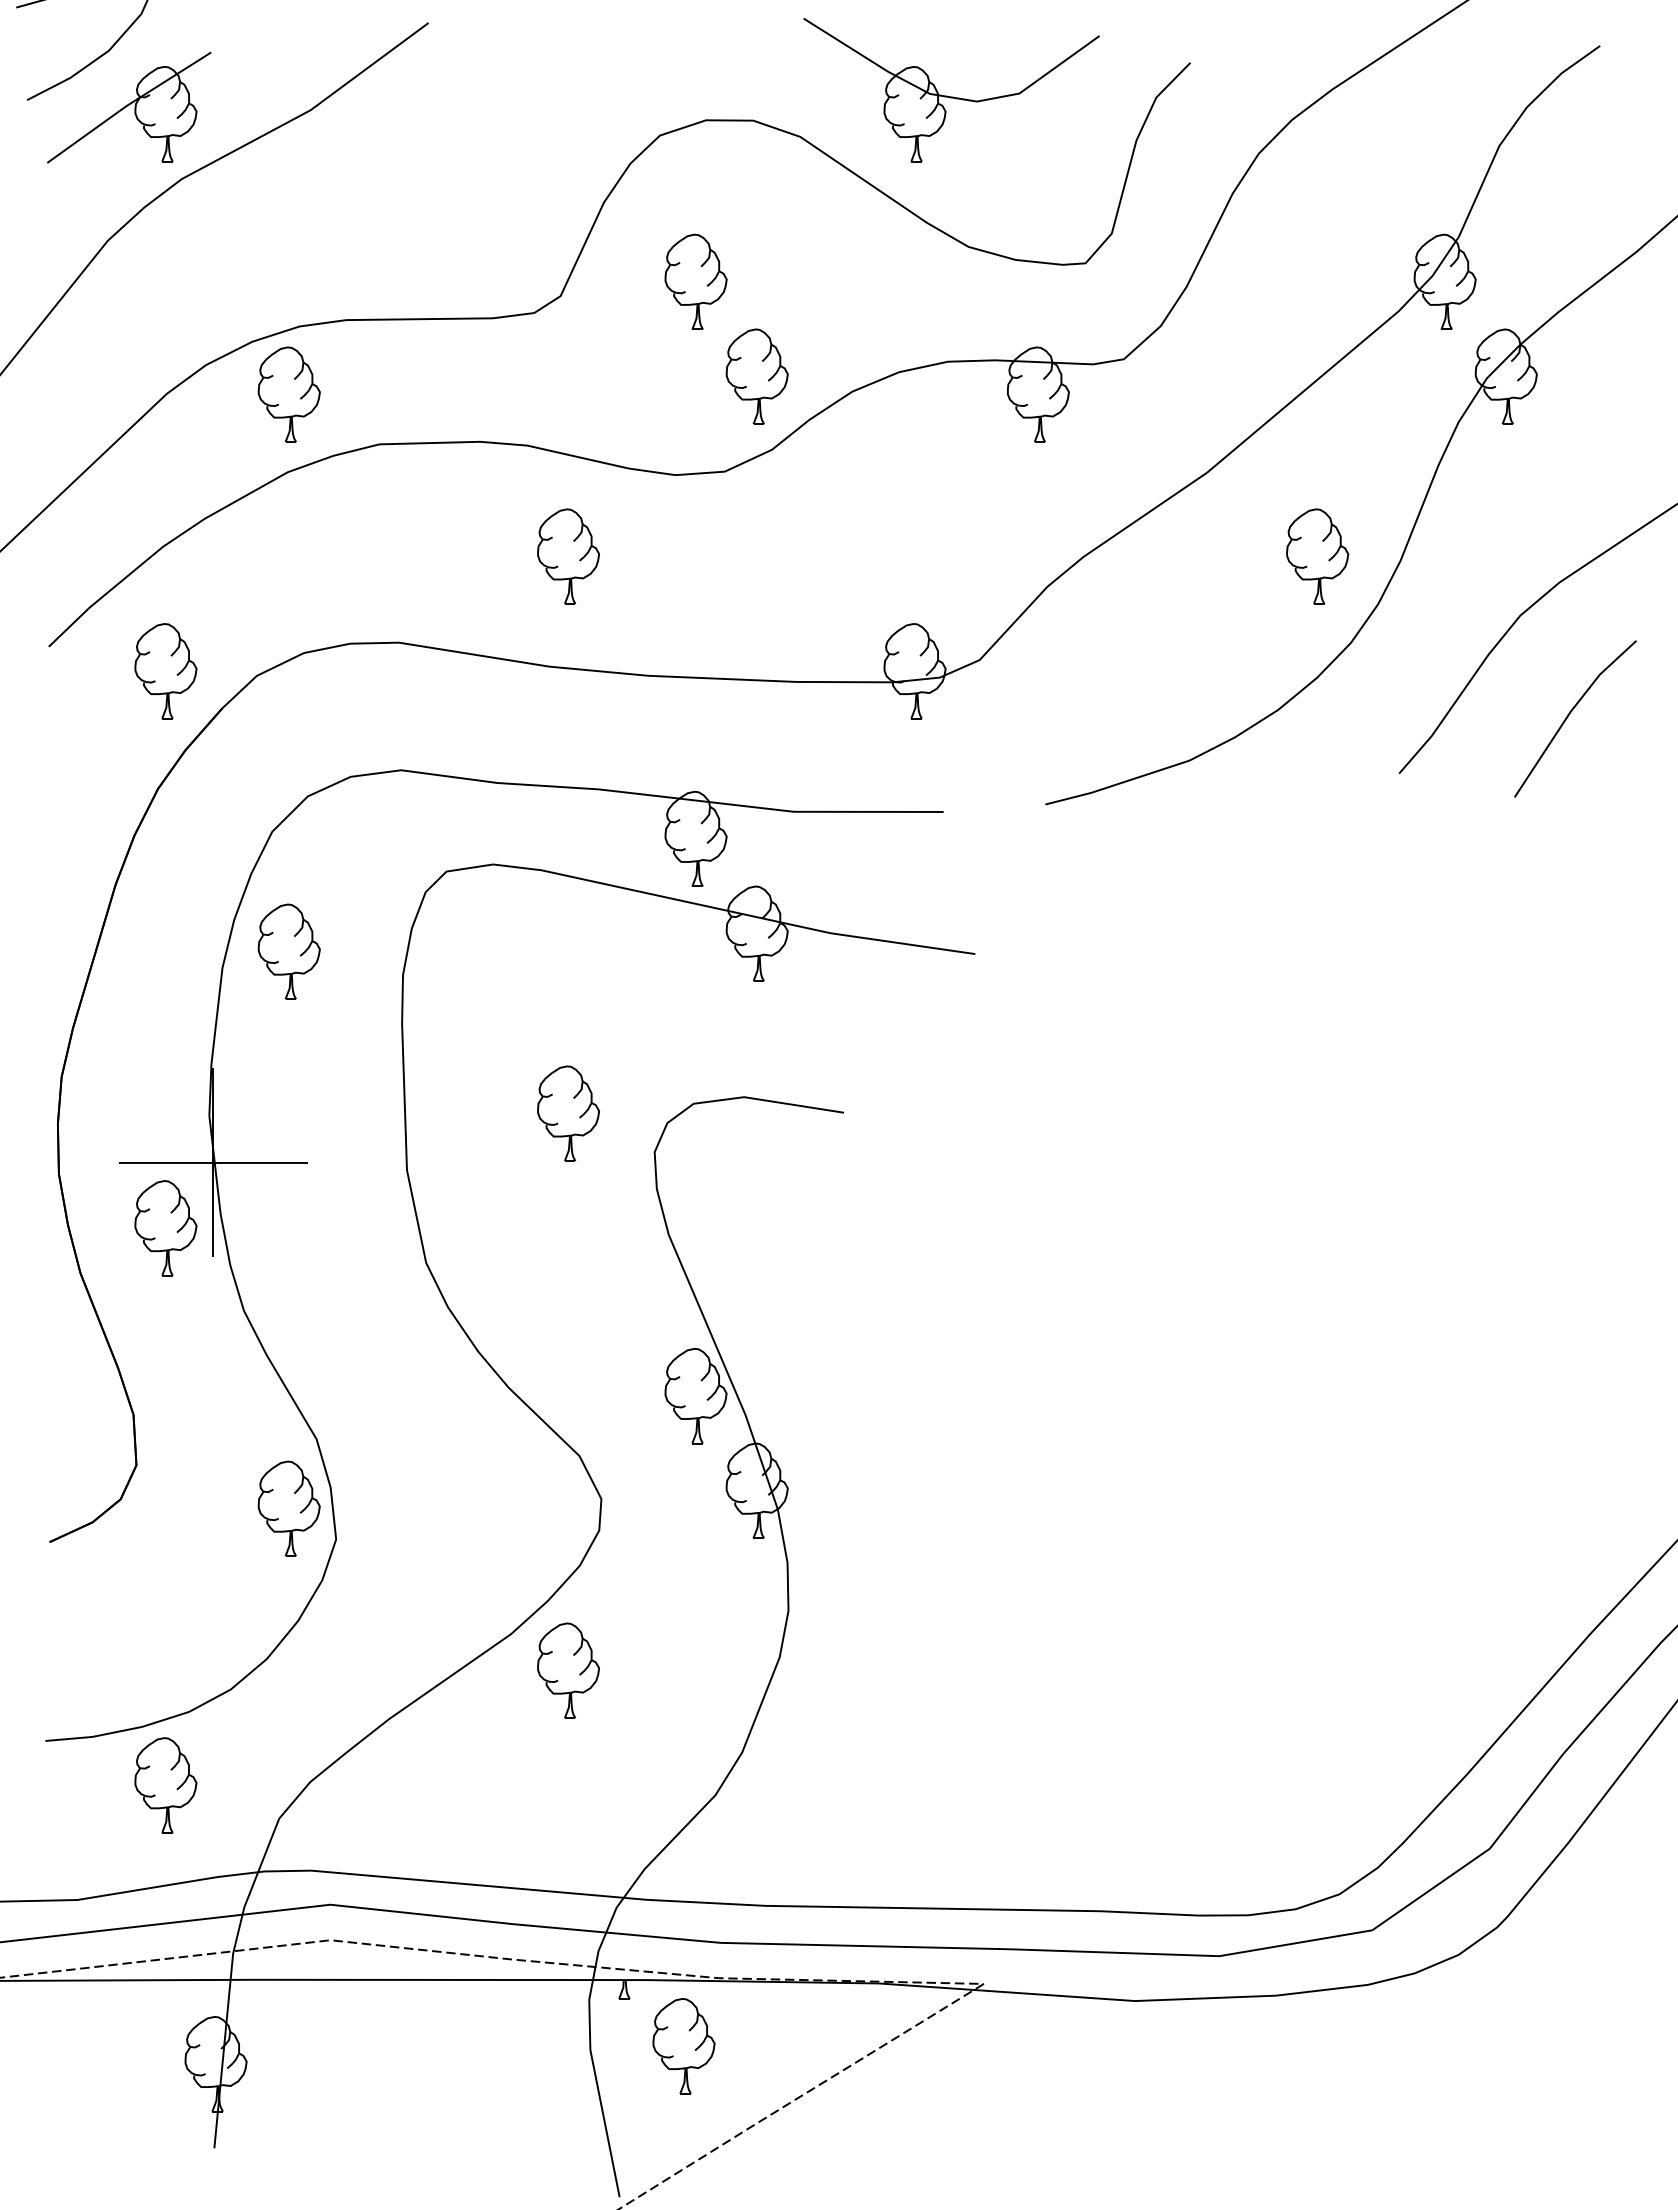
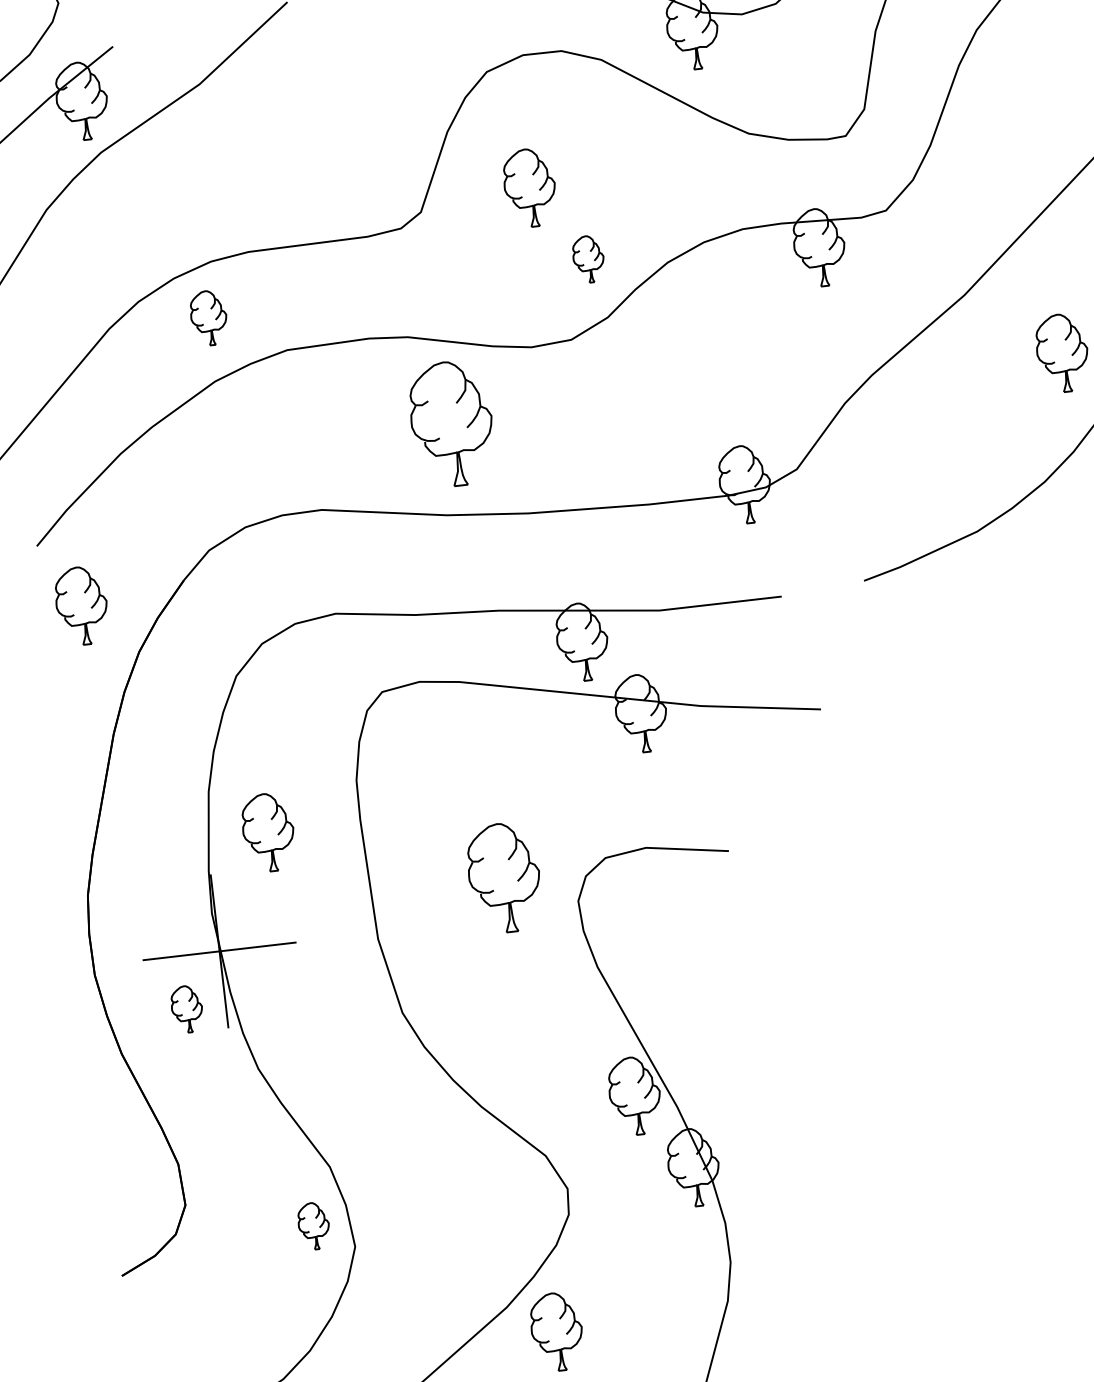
part: (756, 376) -> (588, 259), size x0.6
part: (288, 394) -> (208, 318), size x0.7
part: (568, 556) -> (451, 423), size x1.6
part: (165, 671) -> (81, 606), moved
part: (288, 951) -> (267, 832), moved
part: (568, 1113) -> (504, 877), size x1.4
part: (165, 1228) -> (186, 1009), size x0.6
part: (288, 1508) -> (313, 1226), size x0.6

